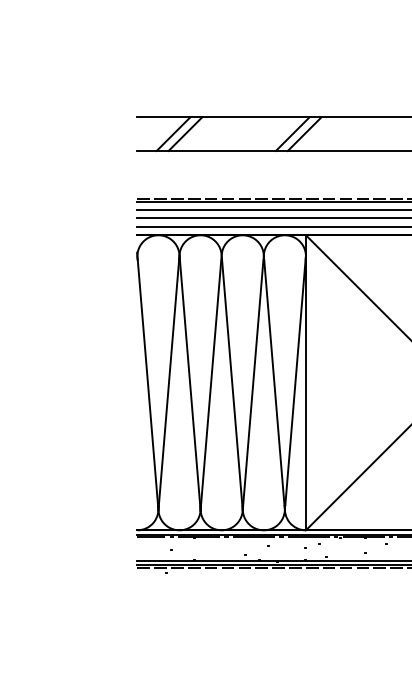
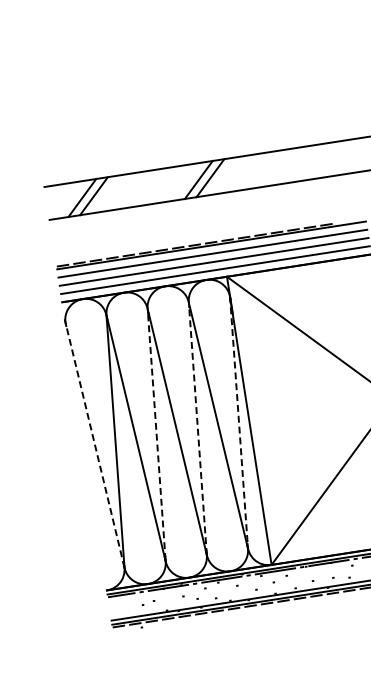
line: (147, 380) -> (94, 442), solid -> dashed
line: (295, 380) -> (238, 420), solid -> dashed
line: (253, 384) -> (198, 430), solid -> dashed
line: (210, 386) -> (156, 438), solid -> dashed

